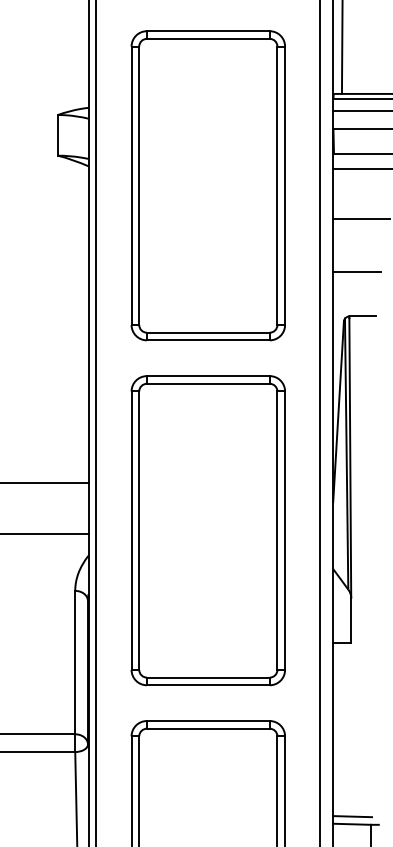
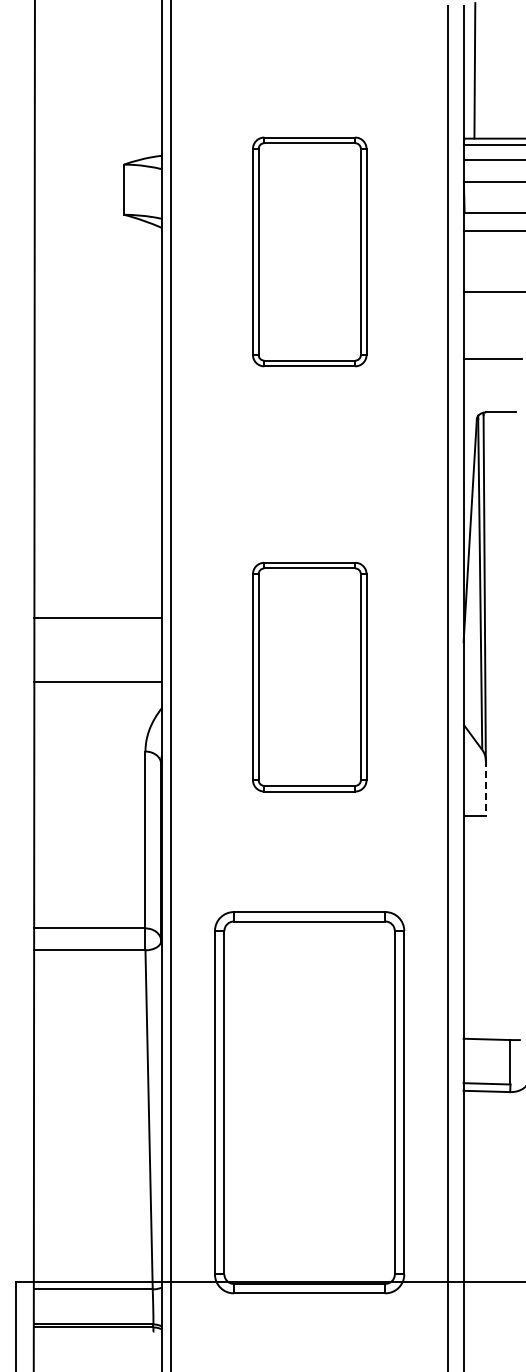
part: (208, 185) -> (309, 251), size x0.6
part: (208, 530) -> (309, 676), size x0.6
line: (350, 620) -> (485, 788), solid -> dashed
line: (352, 816) -> (487, 1029), removed

